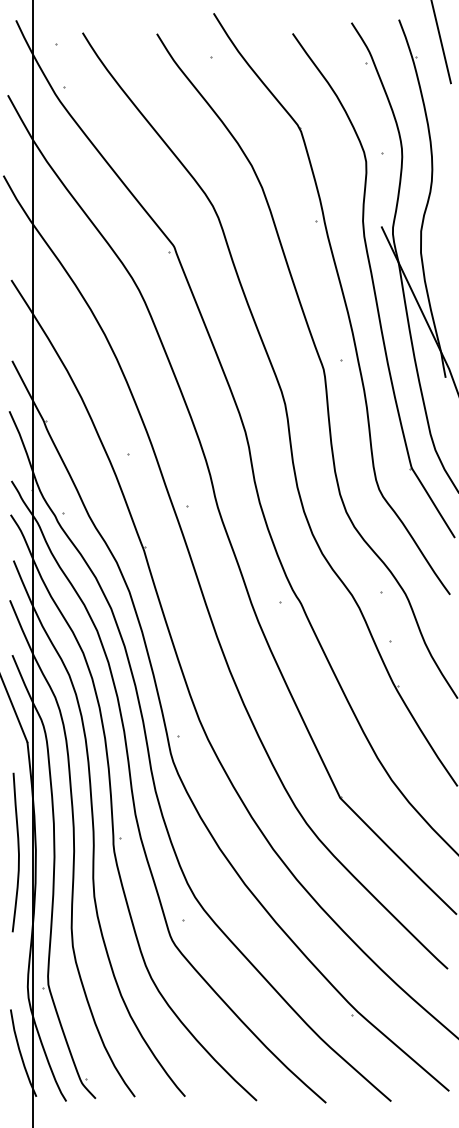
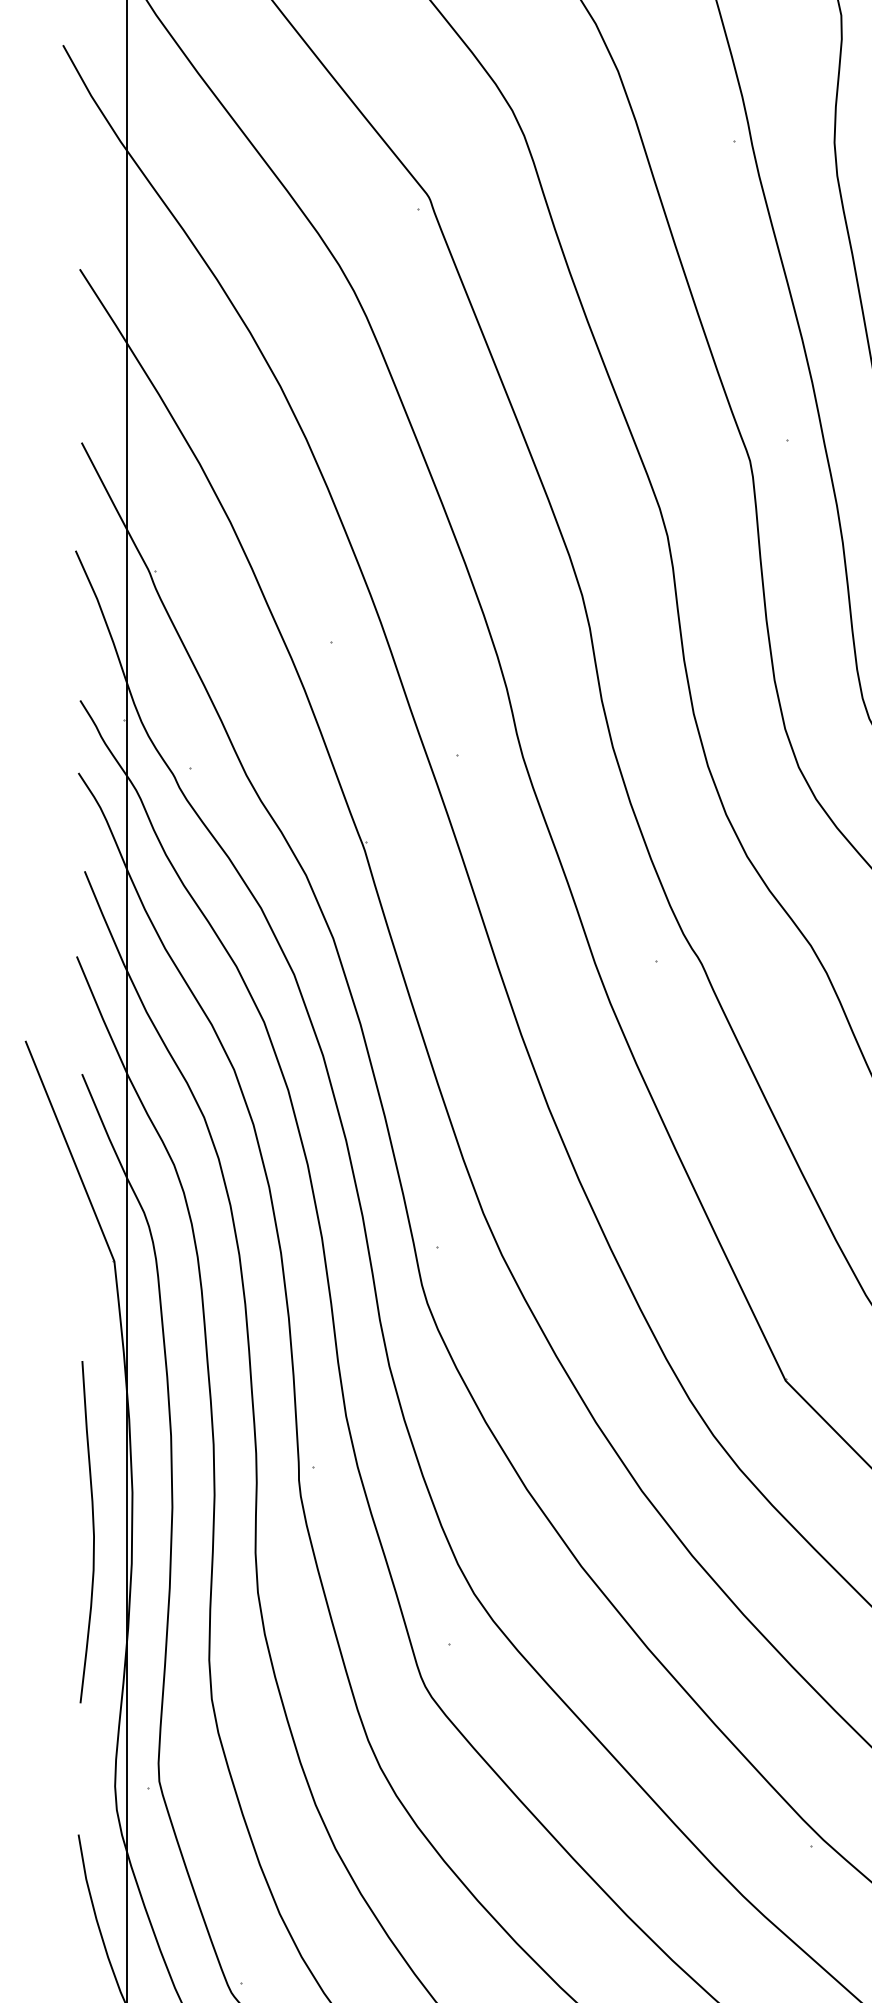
curve: (17, 850) -> (90, 1527), moved

